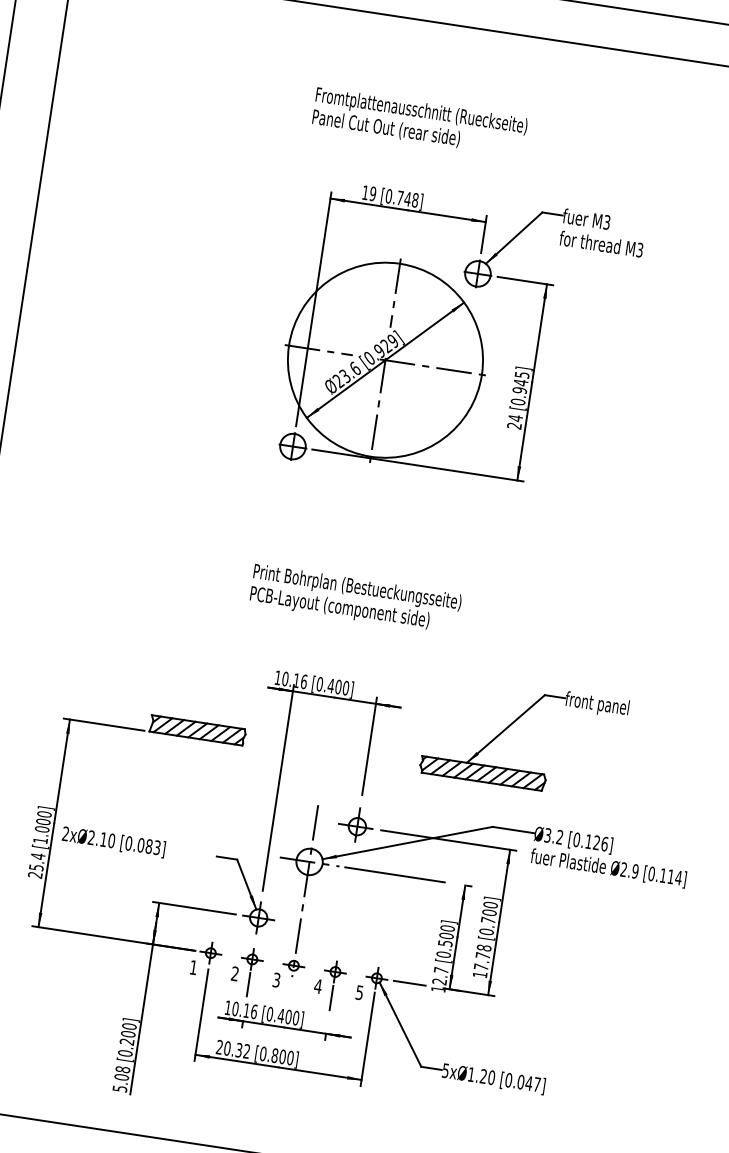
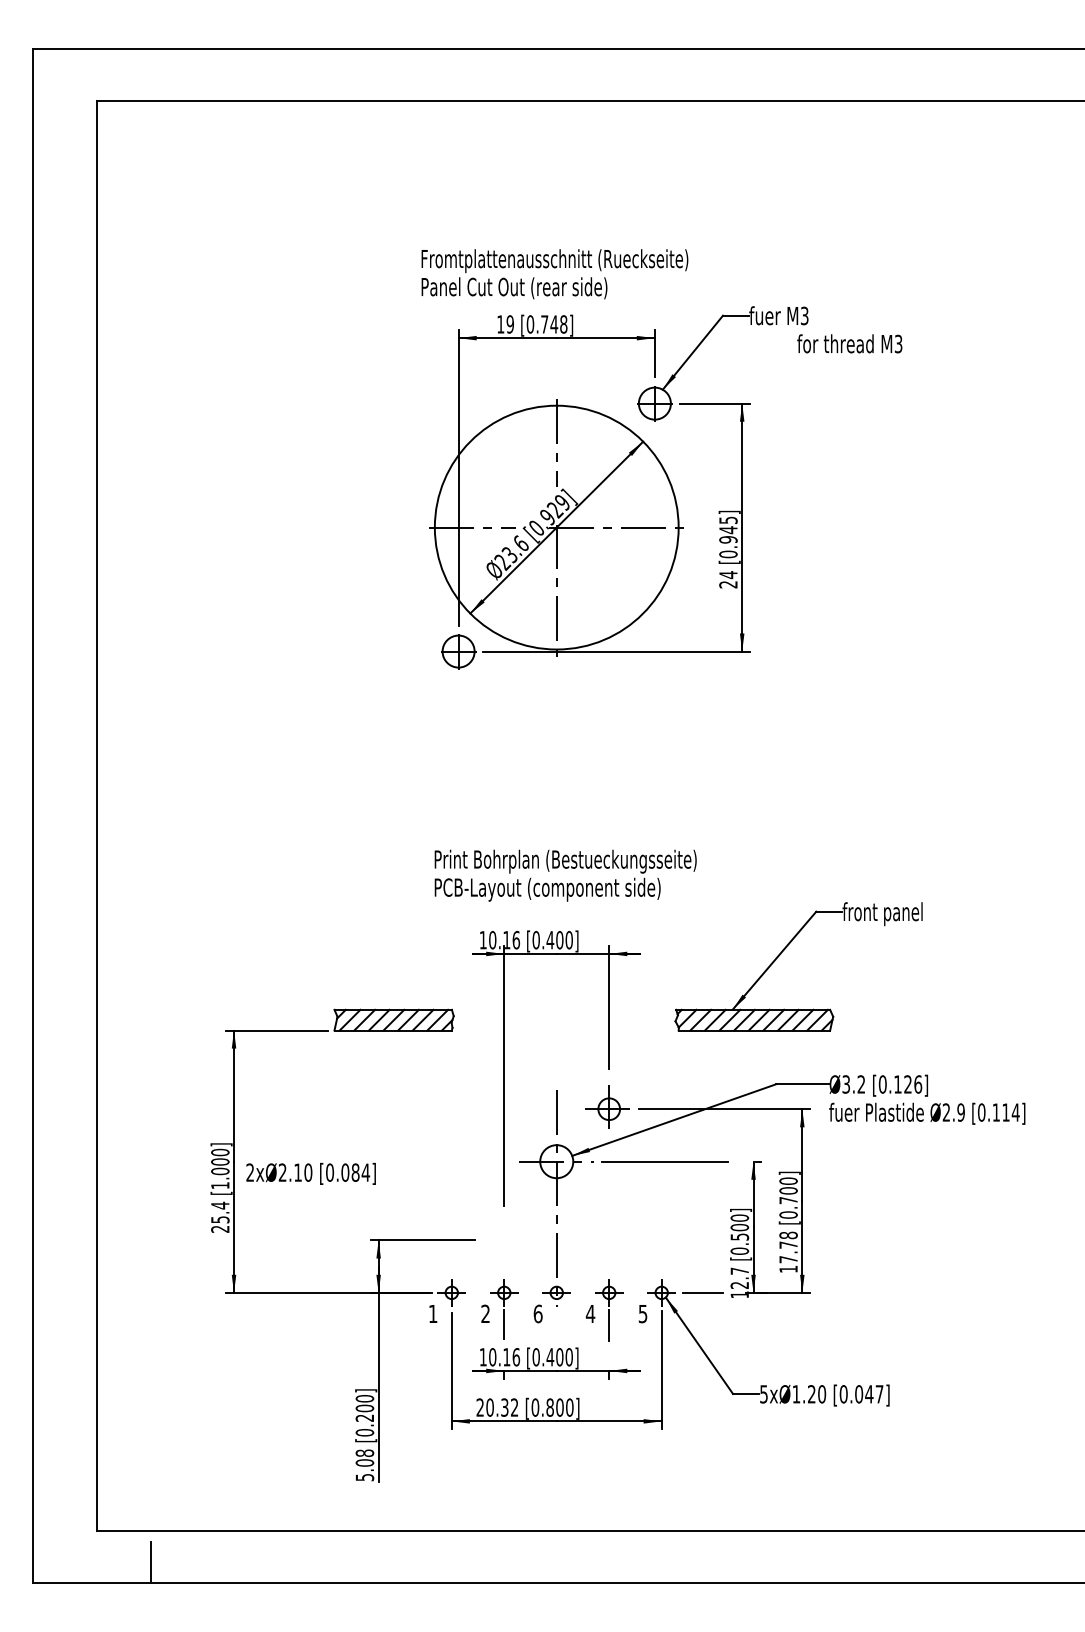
text: (419, 122) -> (554, 274), moved
text: (601, 243) -> (849, 343), moved
text: (355, 599) -> (565, 875), moved
text: (156, 847) -> (365, 1172), [0.083] -> [0.084]
part: (249, 893) -> (488, 1212), removed
text: (276, 979) -> (537, 1313), 3 -> 6

